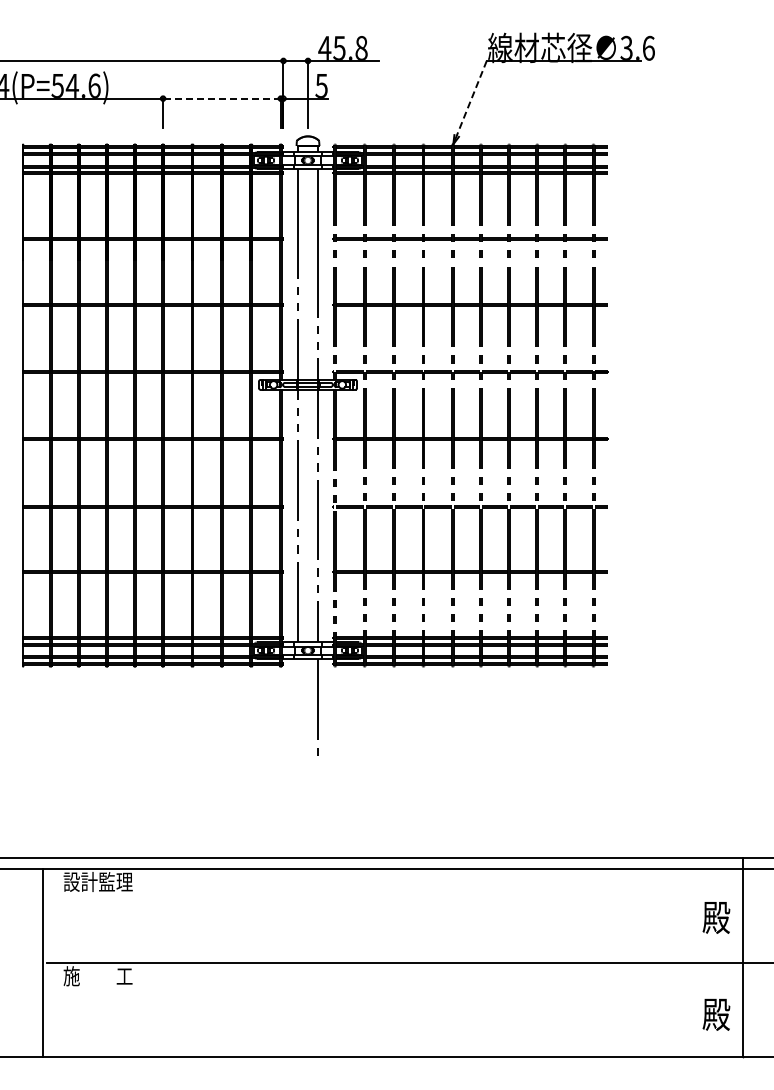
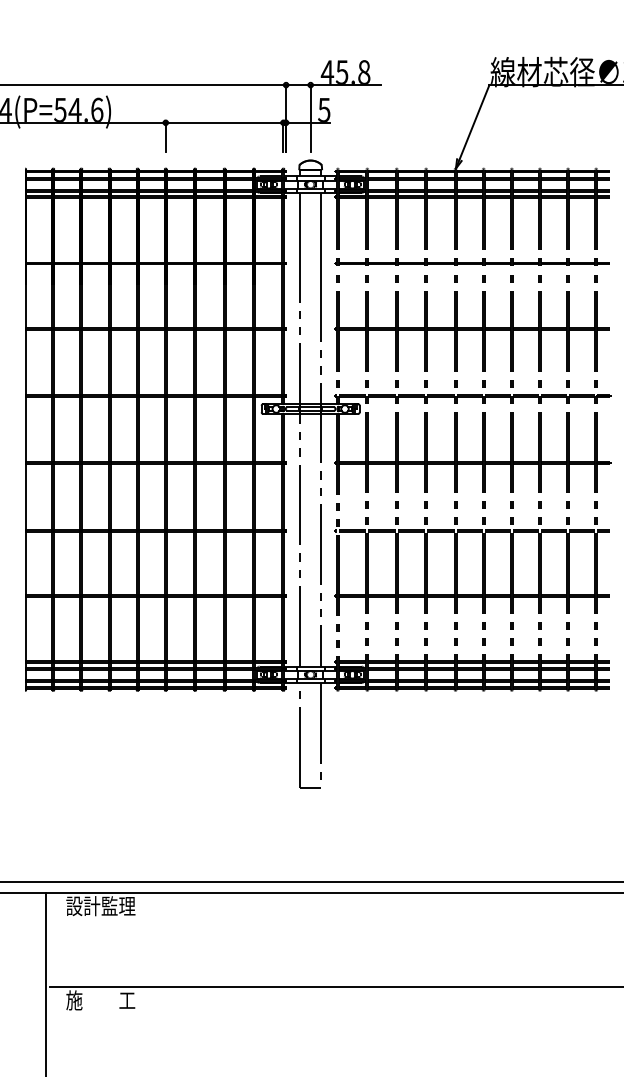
line: (221, 98) -> (224, 122), dashed -> solid
line: (471, 98) -> (474, 122), dashed -> solid
part: (298, 715) -> (301, 739), added

